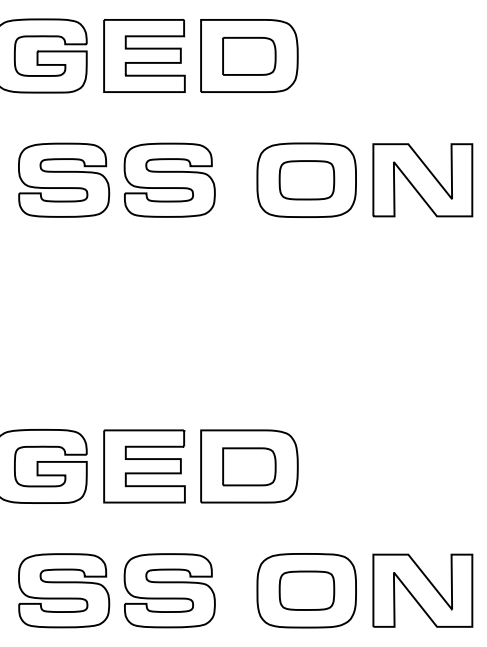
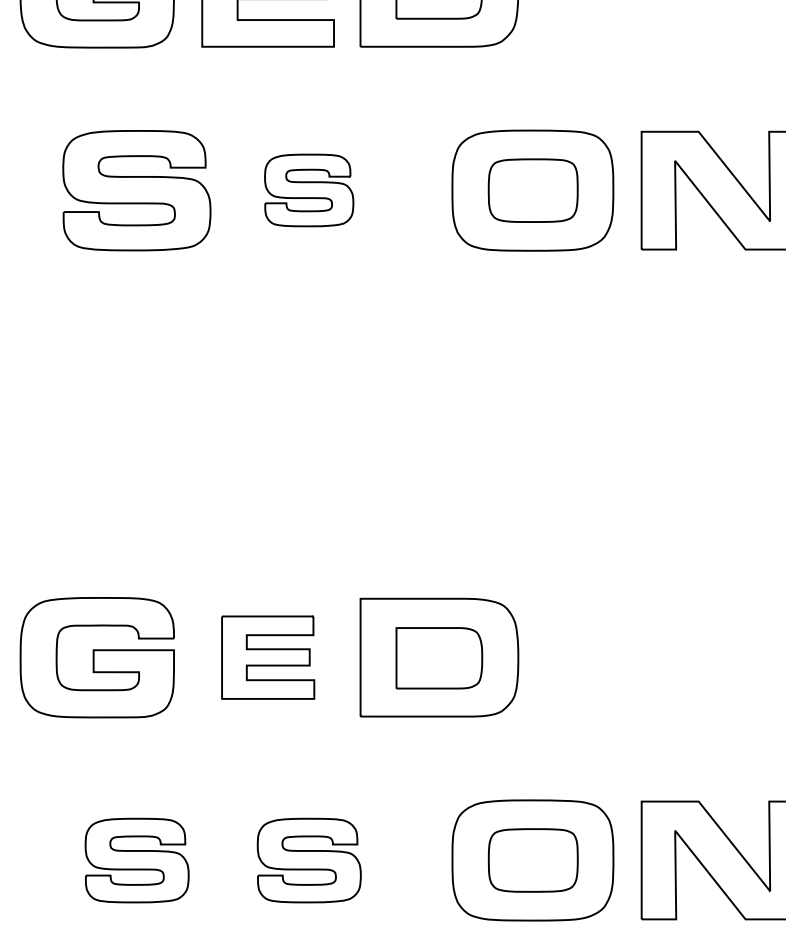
part: (169, 179) -> (308, 189), size x0.6
part: (144, 466) -> (268, 657), size x0.7
part: (64, 590) -> (137, 860), size x0.7
part: (169, 590) -> (308, 860), size x0.7

